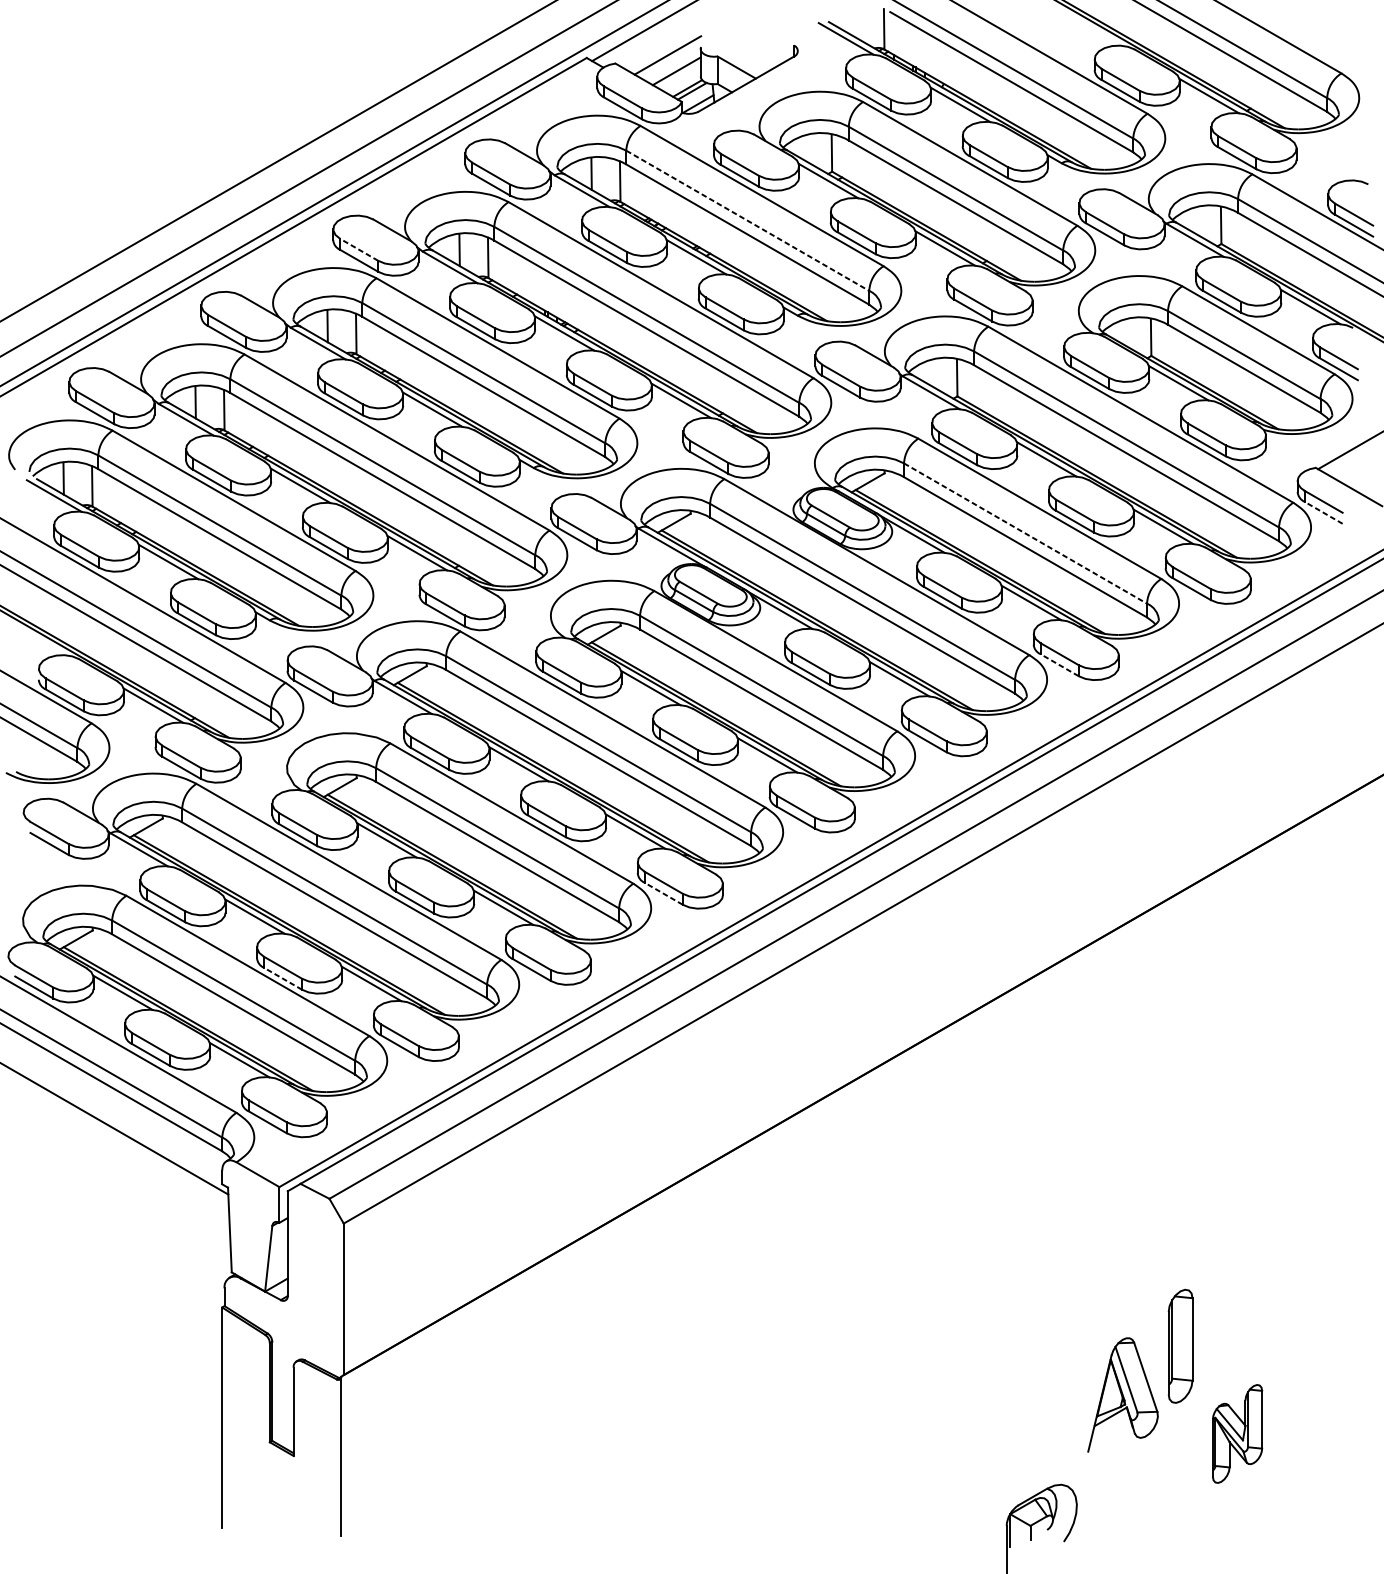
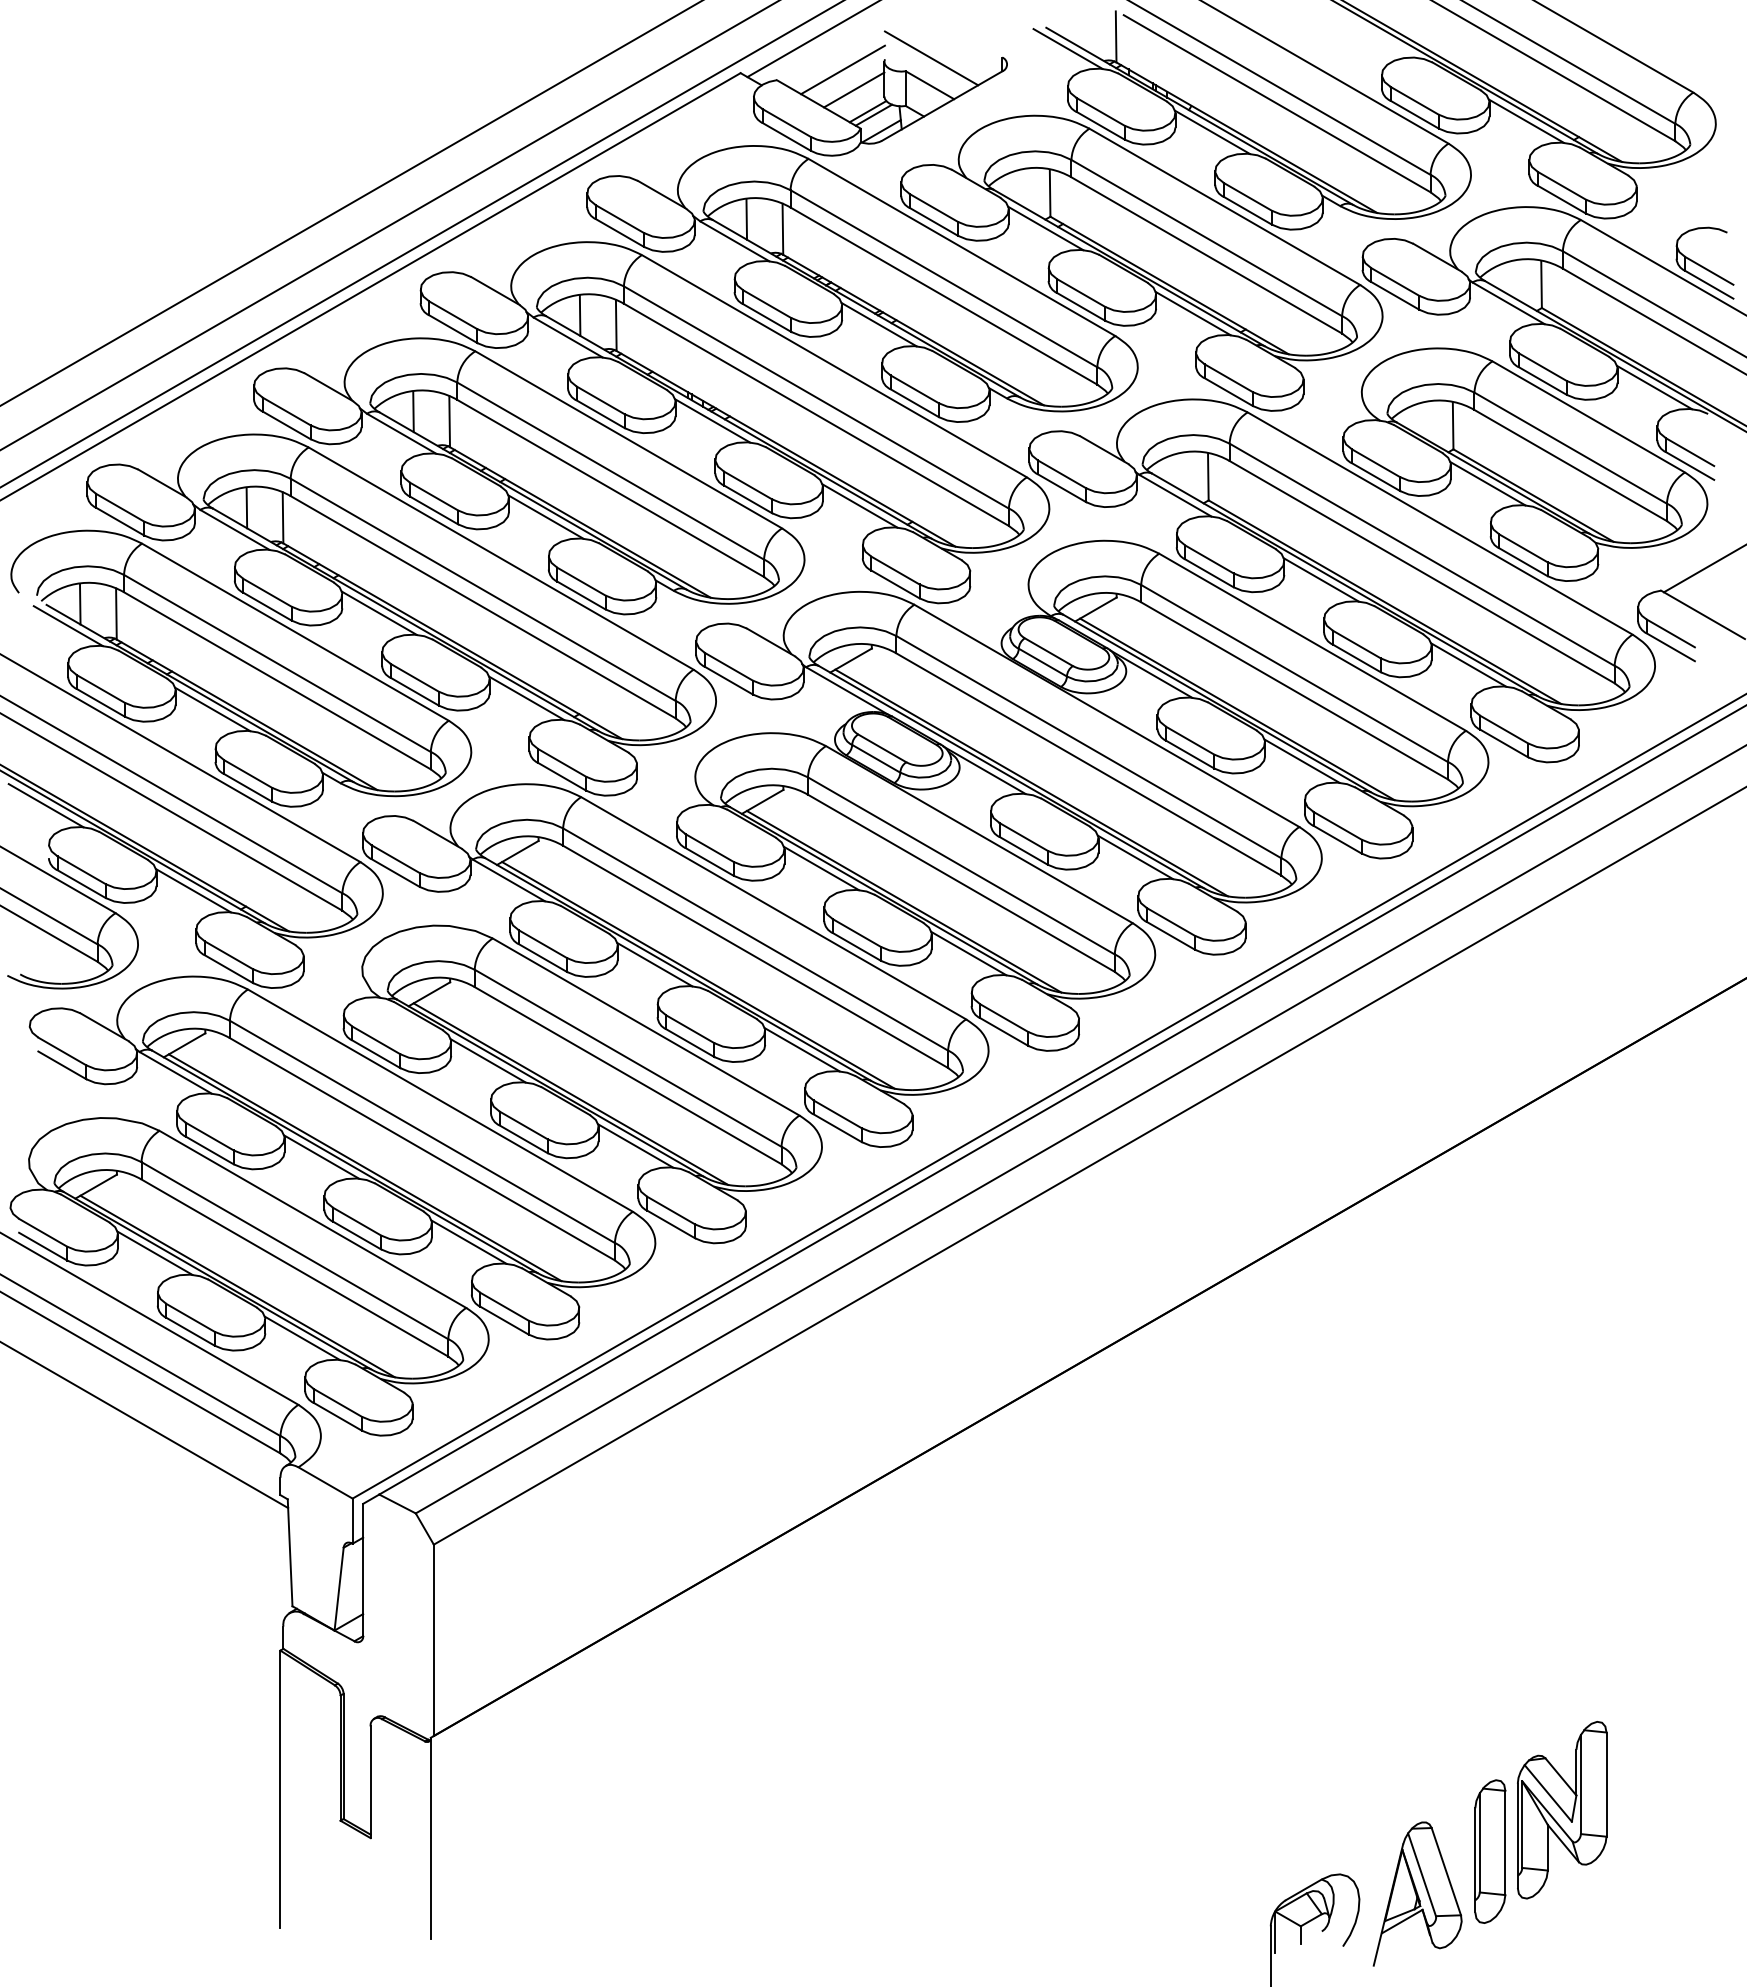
line: (737, 46) -> (931, 58), added
line: (748, 220) -> (944, 278), dashed -> solid
line: (359, 249) -> (453, 315), dashed -> solid
line: (1323, 512) -> (1670, 647), dashed -> solid
line: (1026, 533) -> (1295, 673), dashed -> solid
line: (36, 638) -> (45, 805), added
line: (1059, 665) -> (1337, 839), dashed -> solid
line: (663, 893) -> (837, 1128), dashed -> solid
line: (283, 978) -> (357, 1235), dashed -> solid
part: (1180, 1346) -> (1490, 1851), moved
part: (1122, 1394) -> (1417, 1893), moved
part: (1237, 1434) -> (1562, 1810), size x1.43

